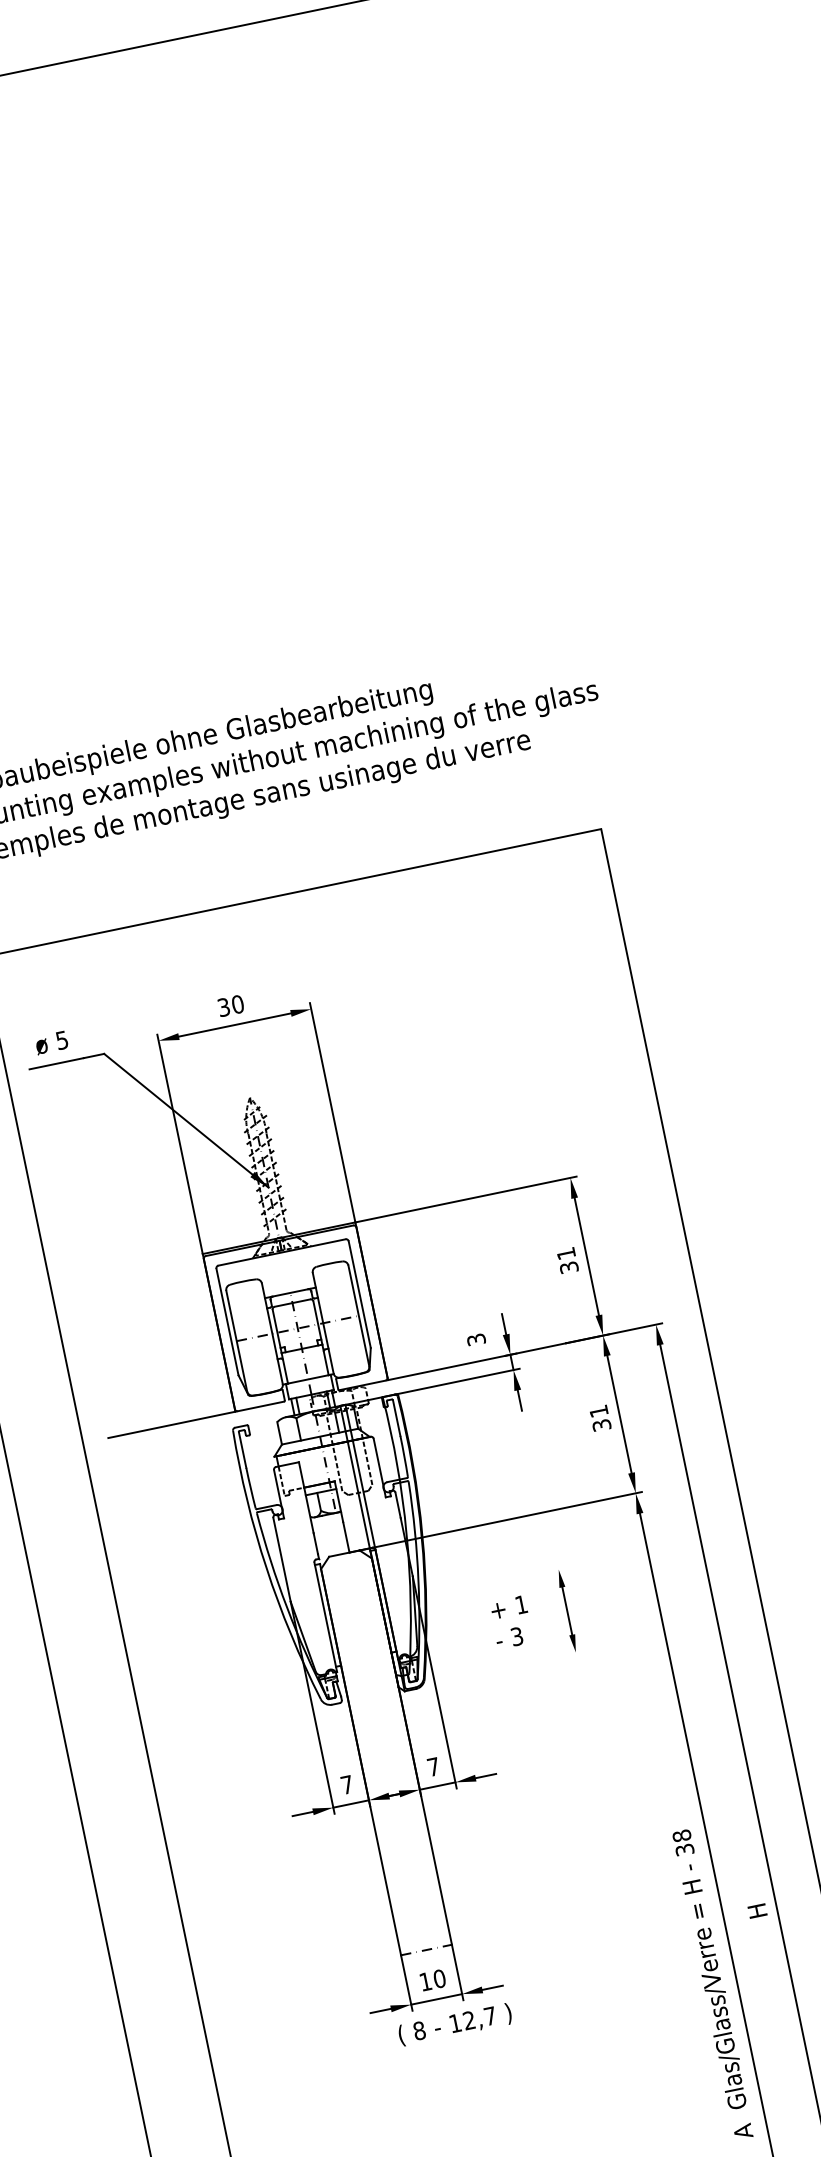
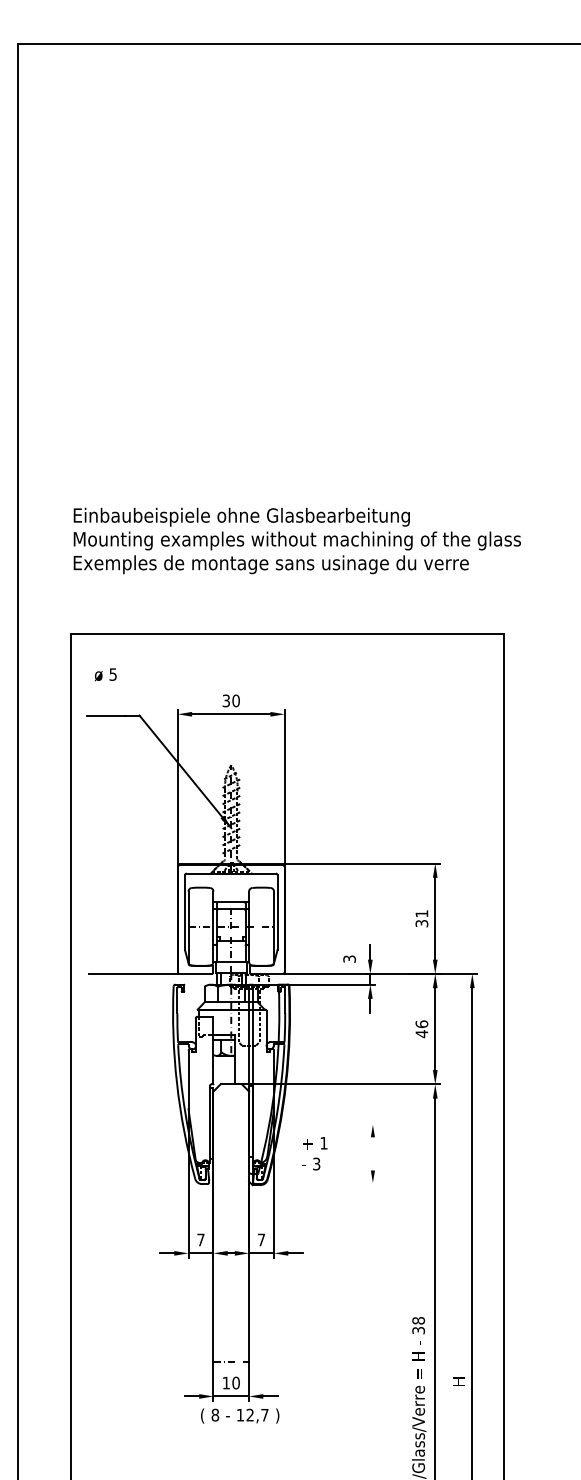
text: (51, 1042) -> (105, 674), moved
text: (599, 1418) -> (421, 1029), 31 -> 46
line: (566, 1610) -> (372, 1153), removed
text: (510, 1622) -> (314, 1153), moved

